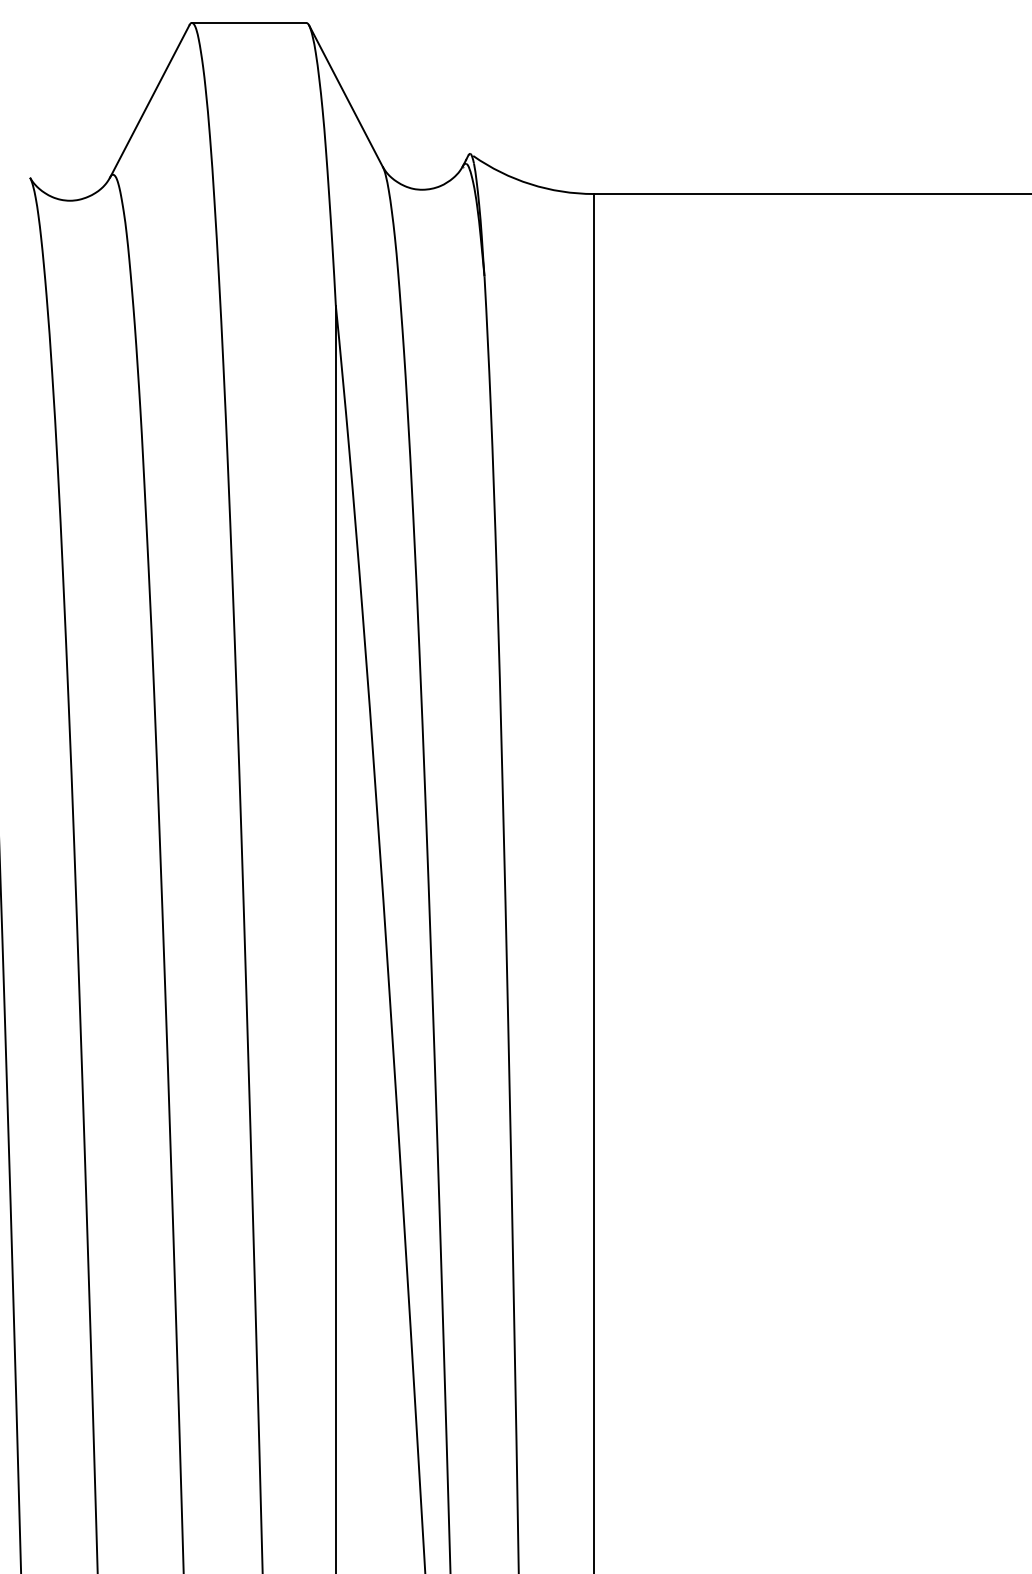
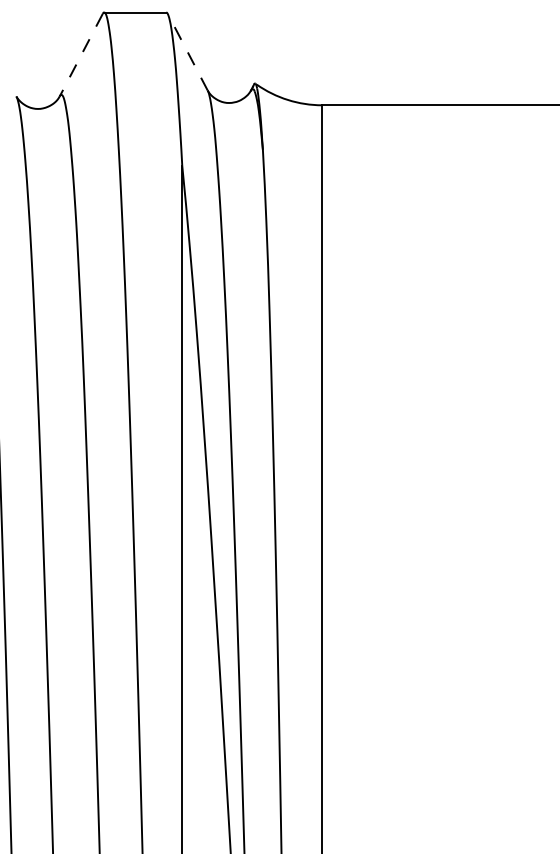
line: (345, 94) -> (187, 51), solid -> dashed
line: (150, 102) -> (81, 55), solid -> dashed

